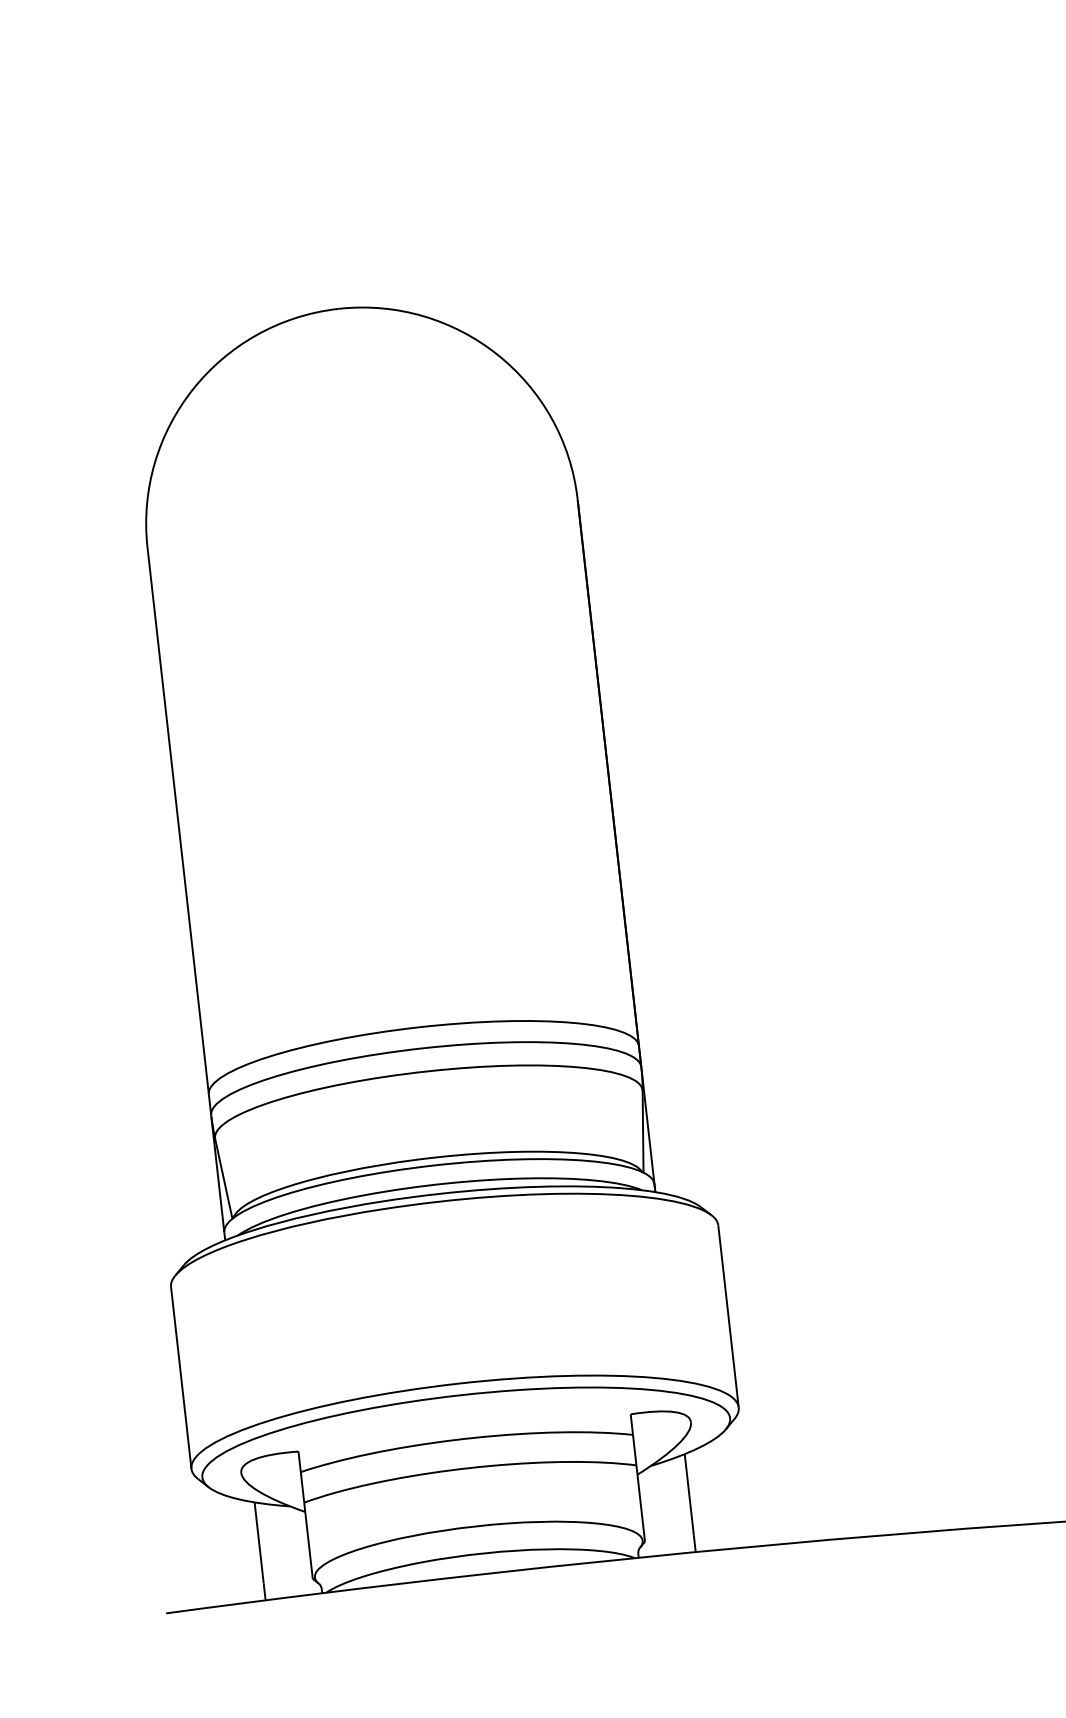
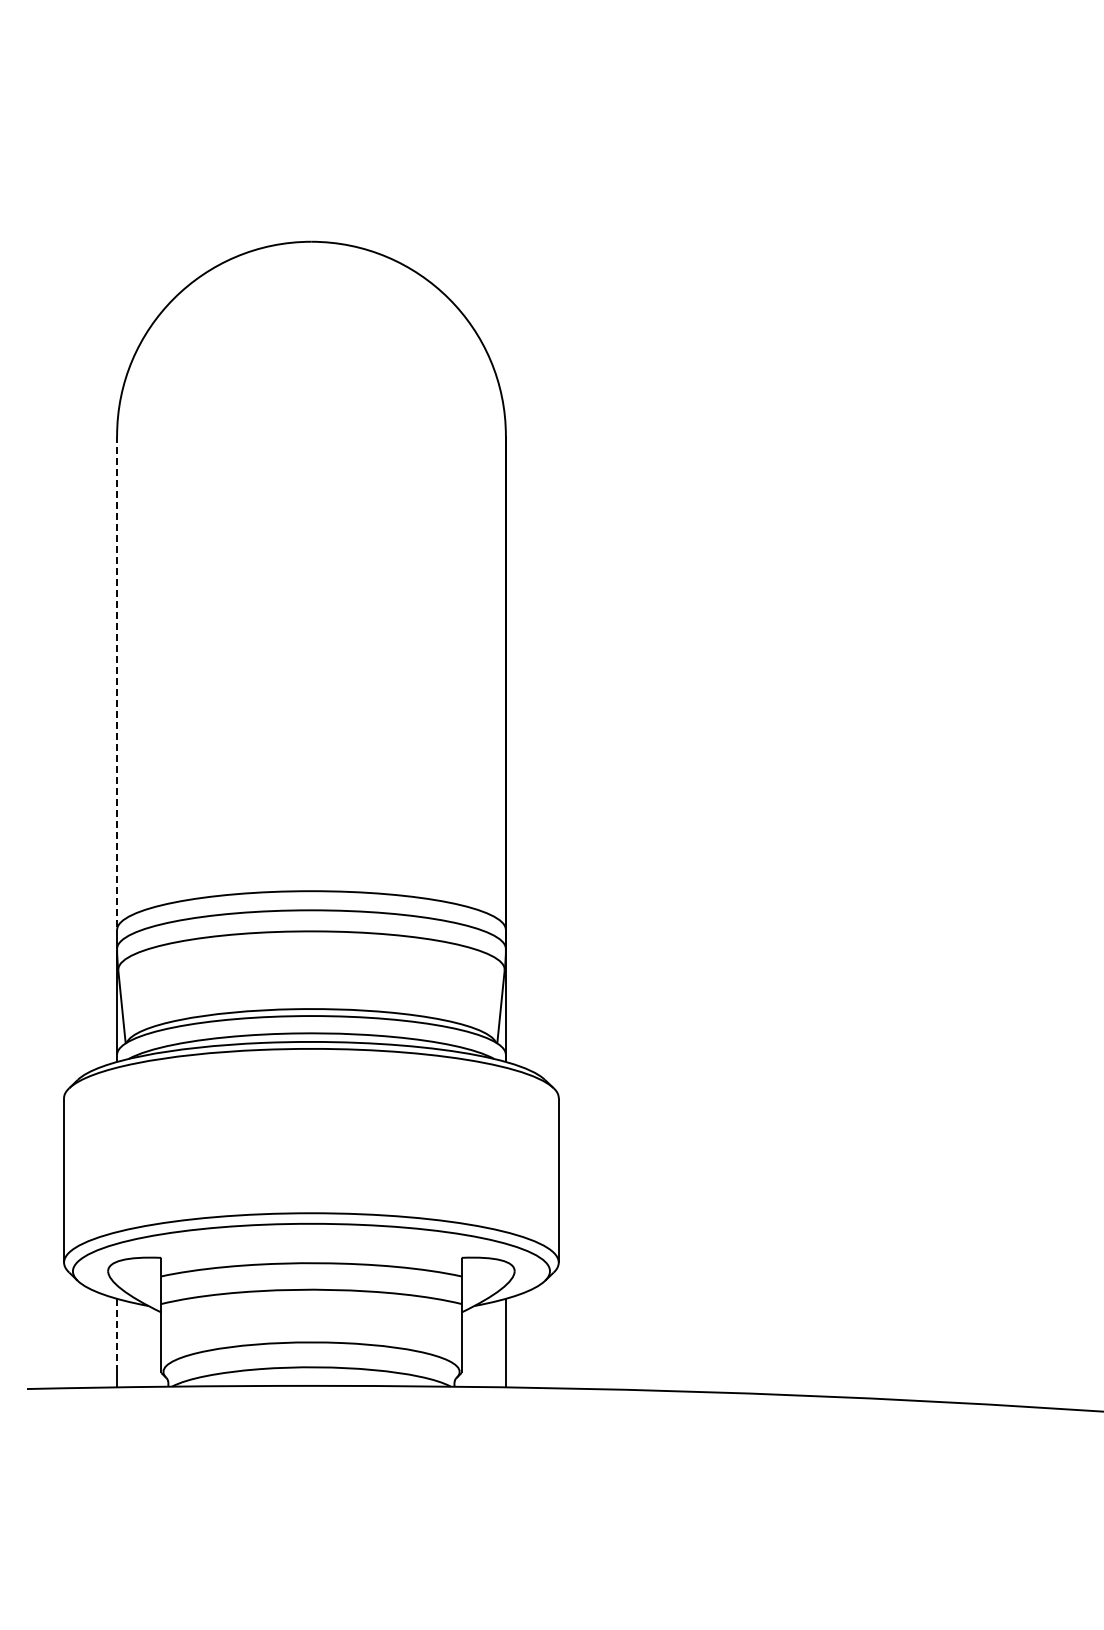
line: (178, 821) -> (117, 683), solid -> dashed
line: (259, 1542) -> (117, 1335), solid -> dashed

